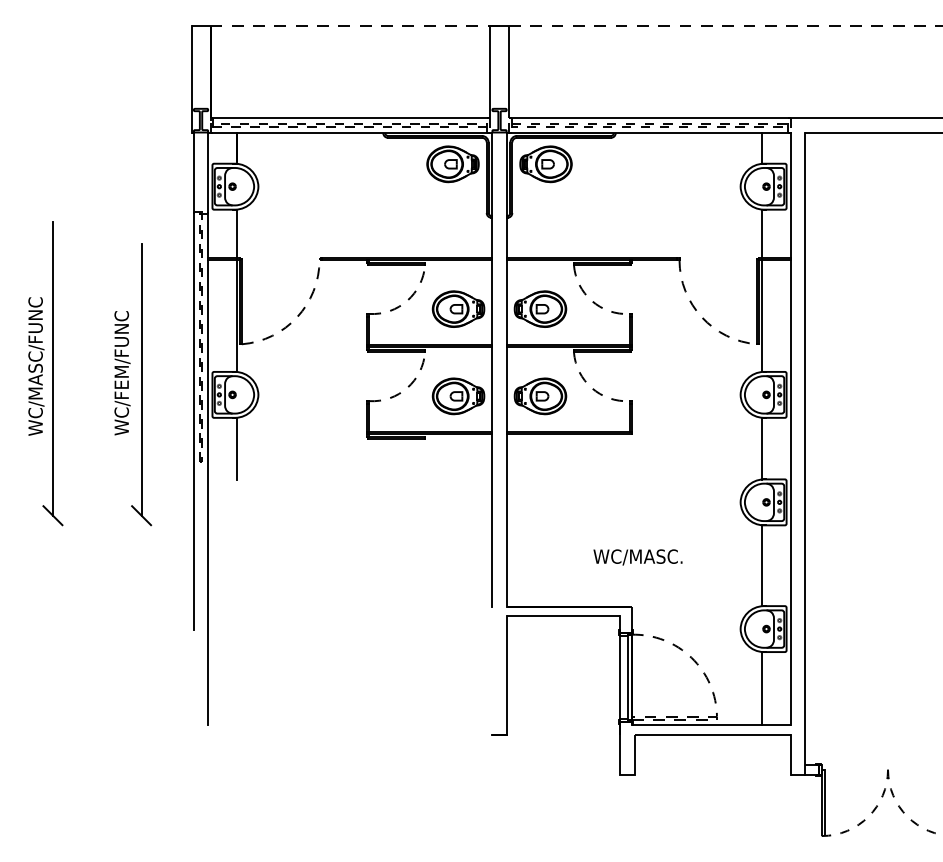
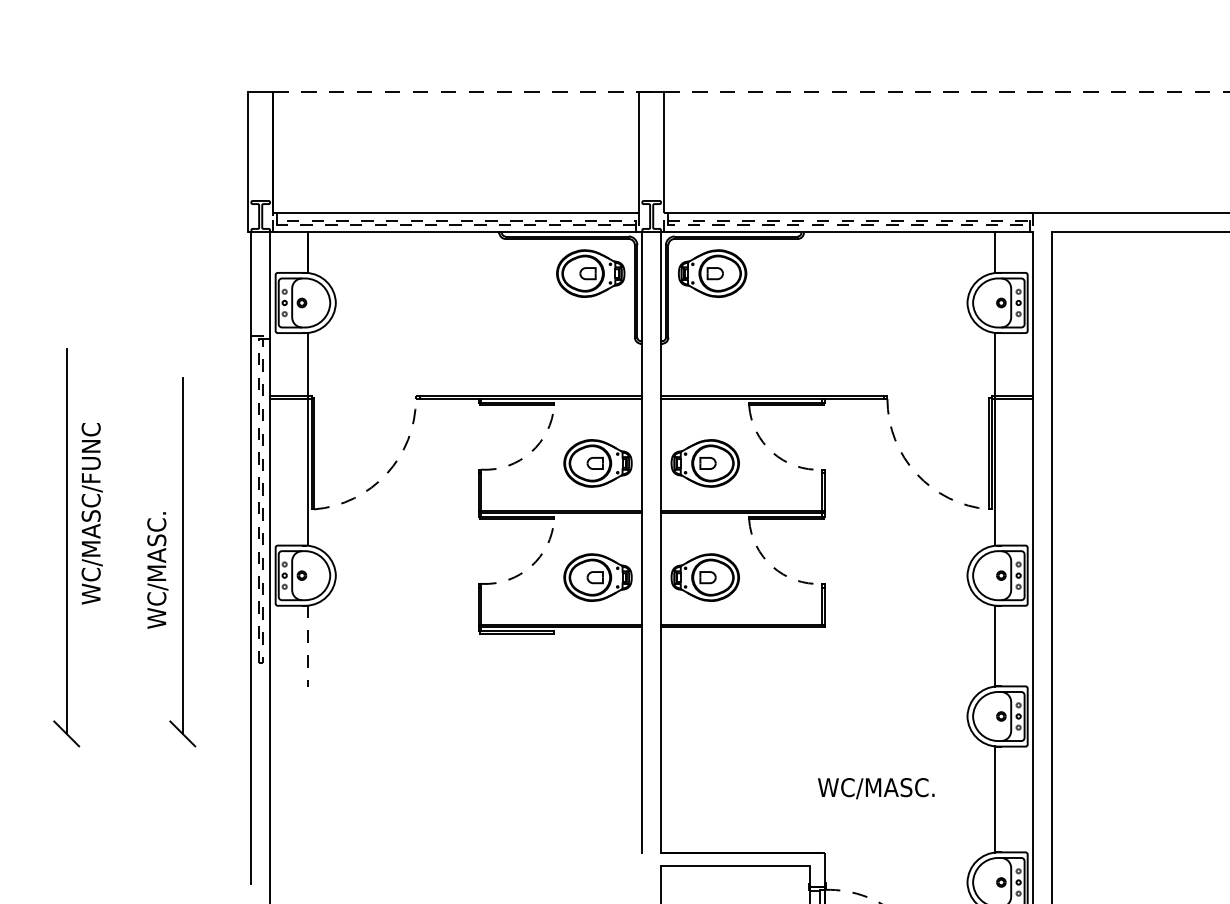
text: (122, 354) -> (157, 522), WC/FEM/FUNC -> WC/MASC.
text: (36, 366) -> (92, 513), moved
line: (237, 448) -> (308, 645), solid -> dashed
text: (637, 557) -> (875, 788), moved

